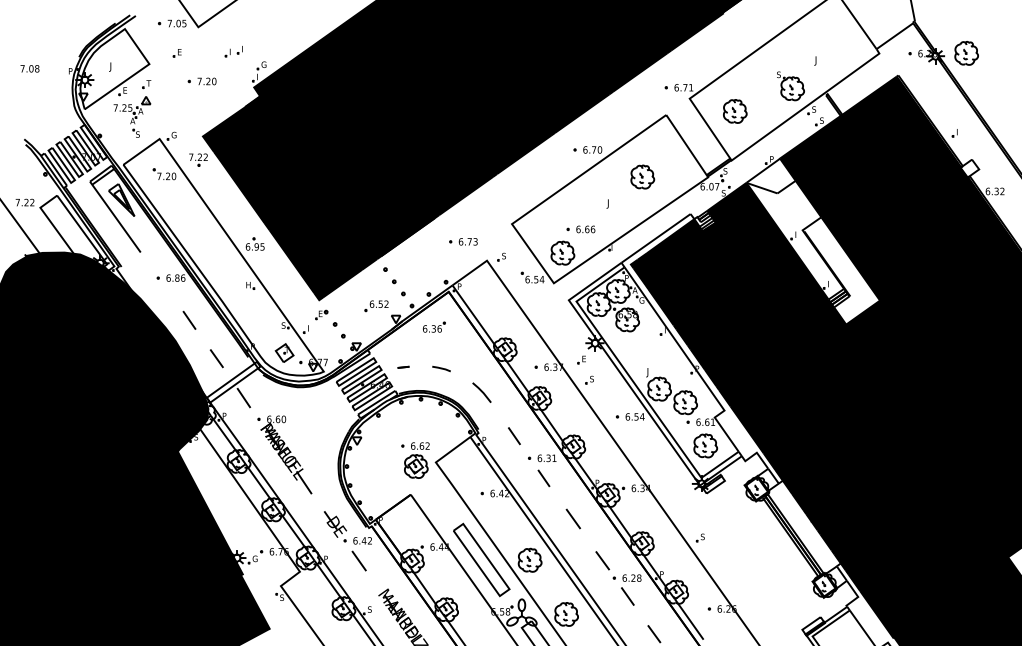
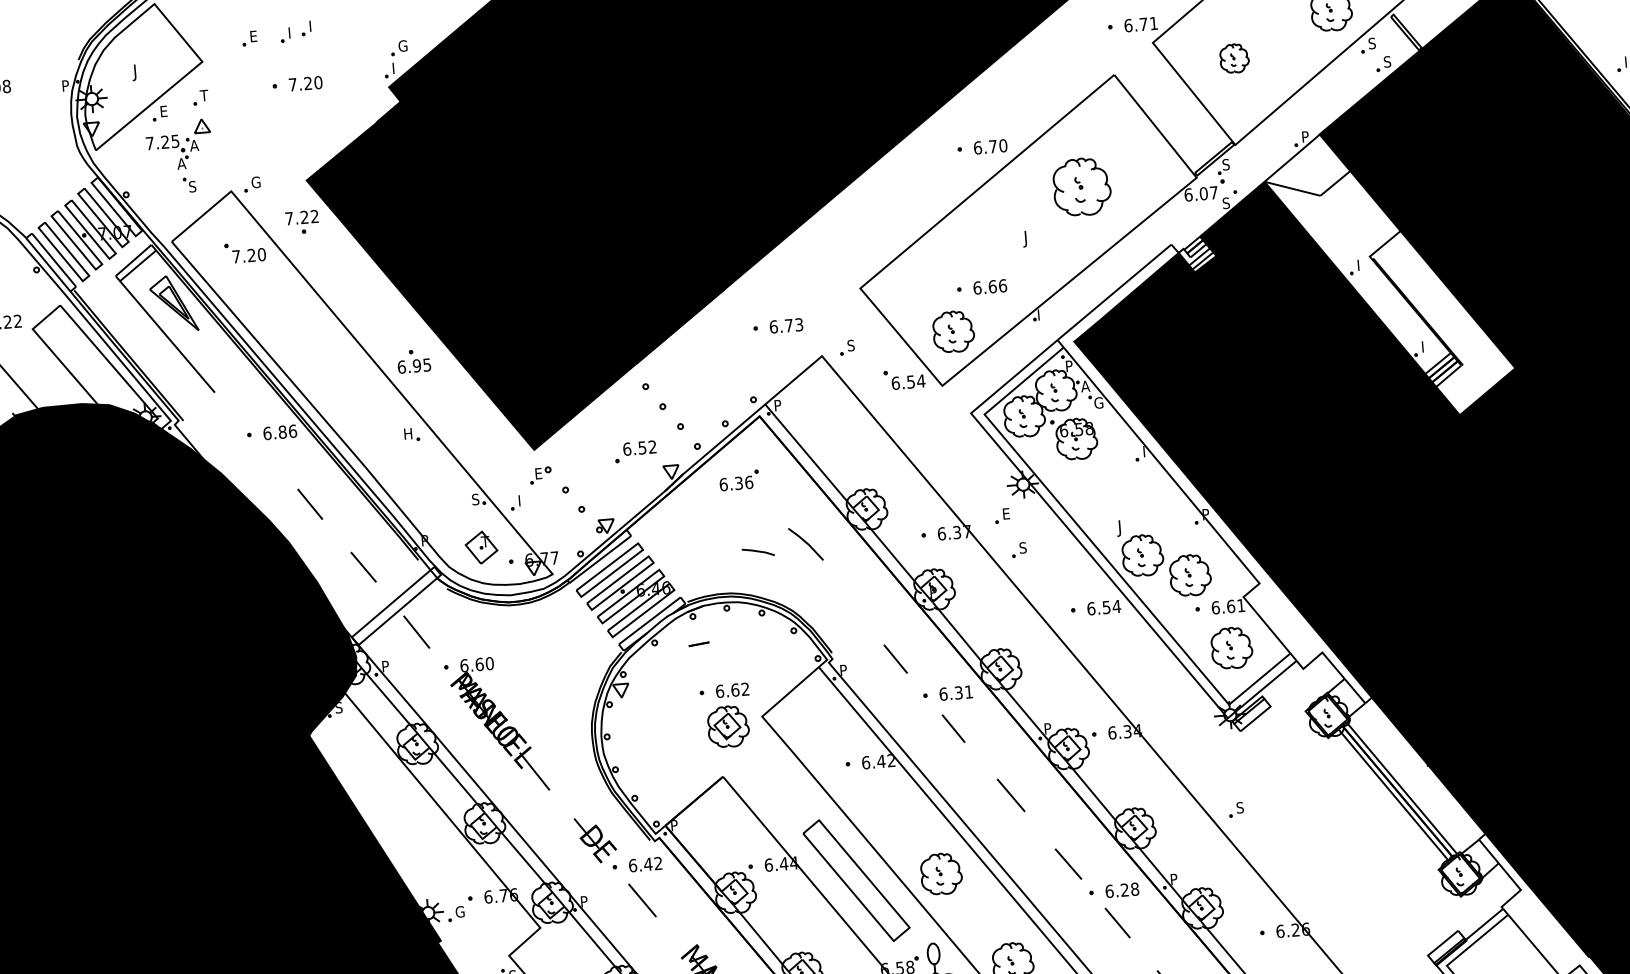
part: (233, 51) -> (295, 31), moved
part: (735, 111) -> (1234, 58), size x0.7
part: (642, 176) -> (1081, 185), size x1.4
part: (403, 366) -> (698, 642), moved
line: (481, 392) -> (805, 543), moved

